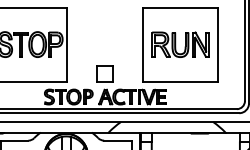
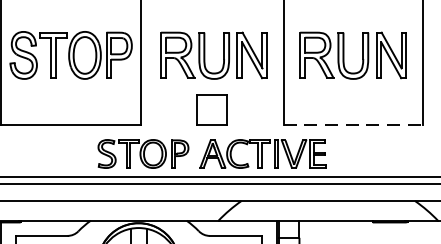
part: (106, 44) -> (214, 55), added
line: (180, 81) -> (353, 124), solid -> dashed

